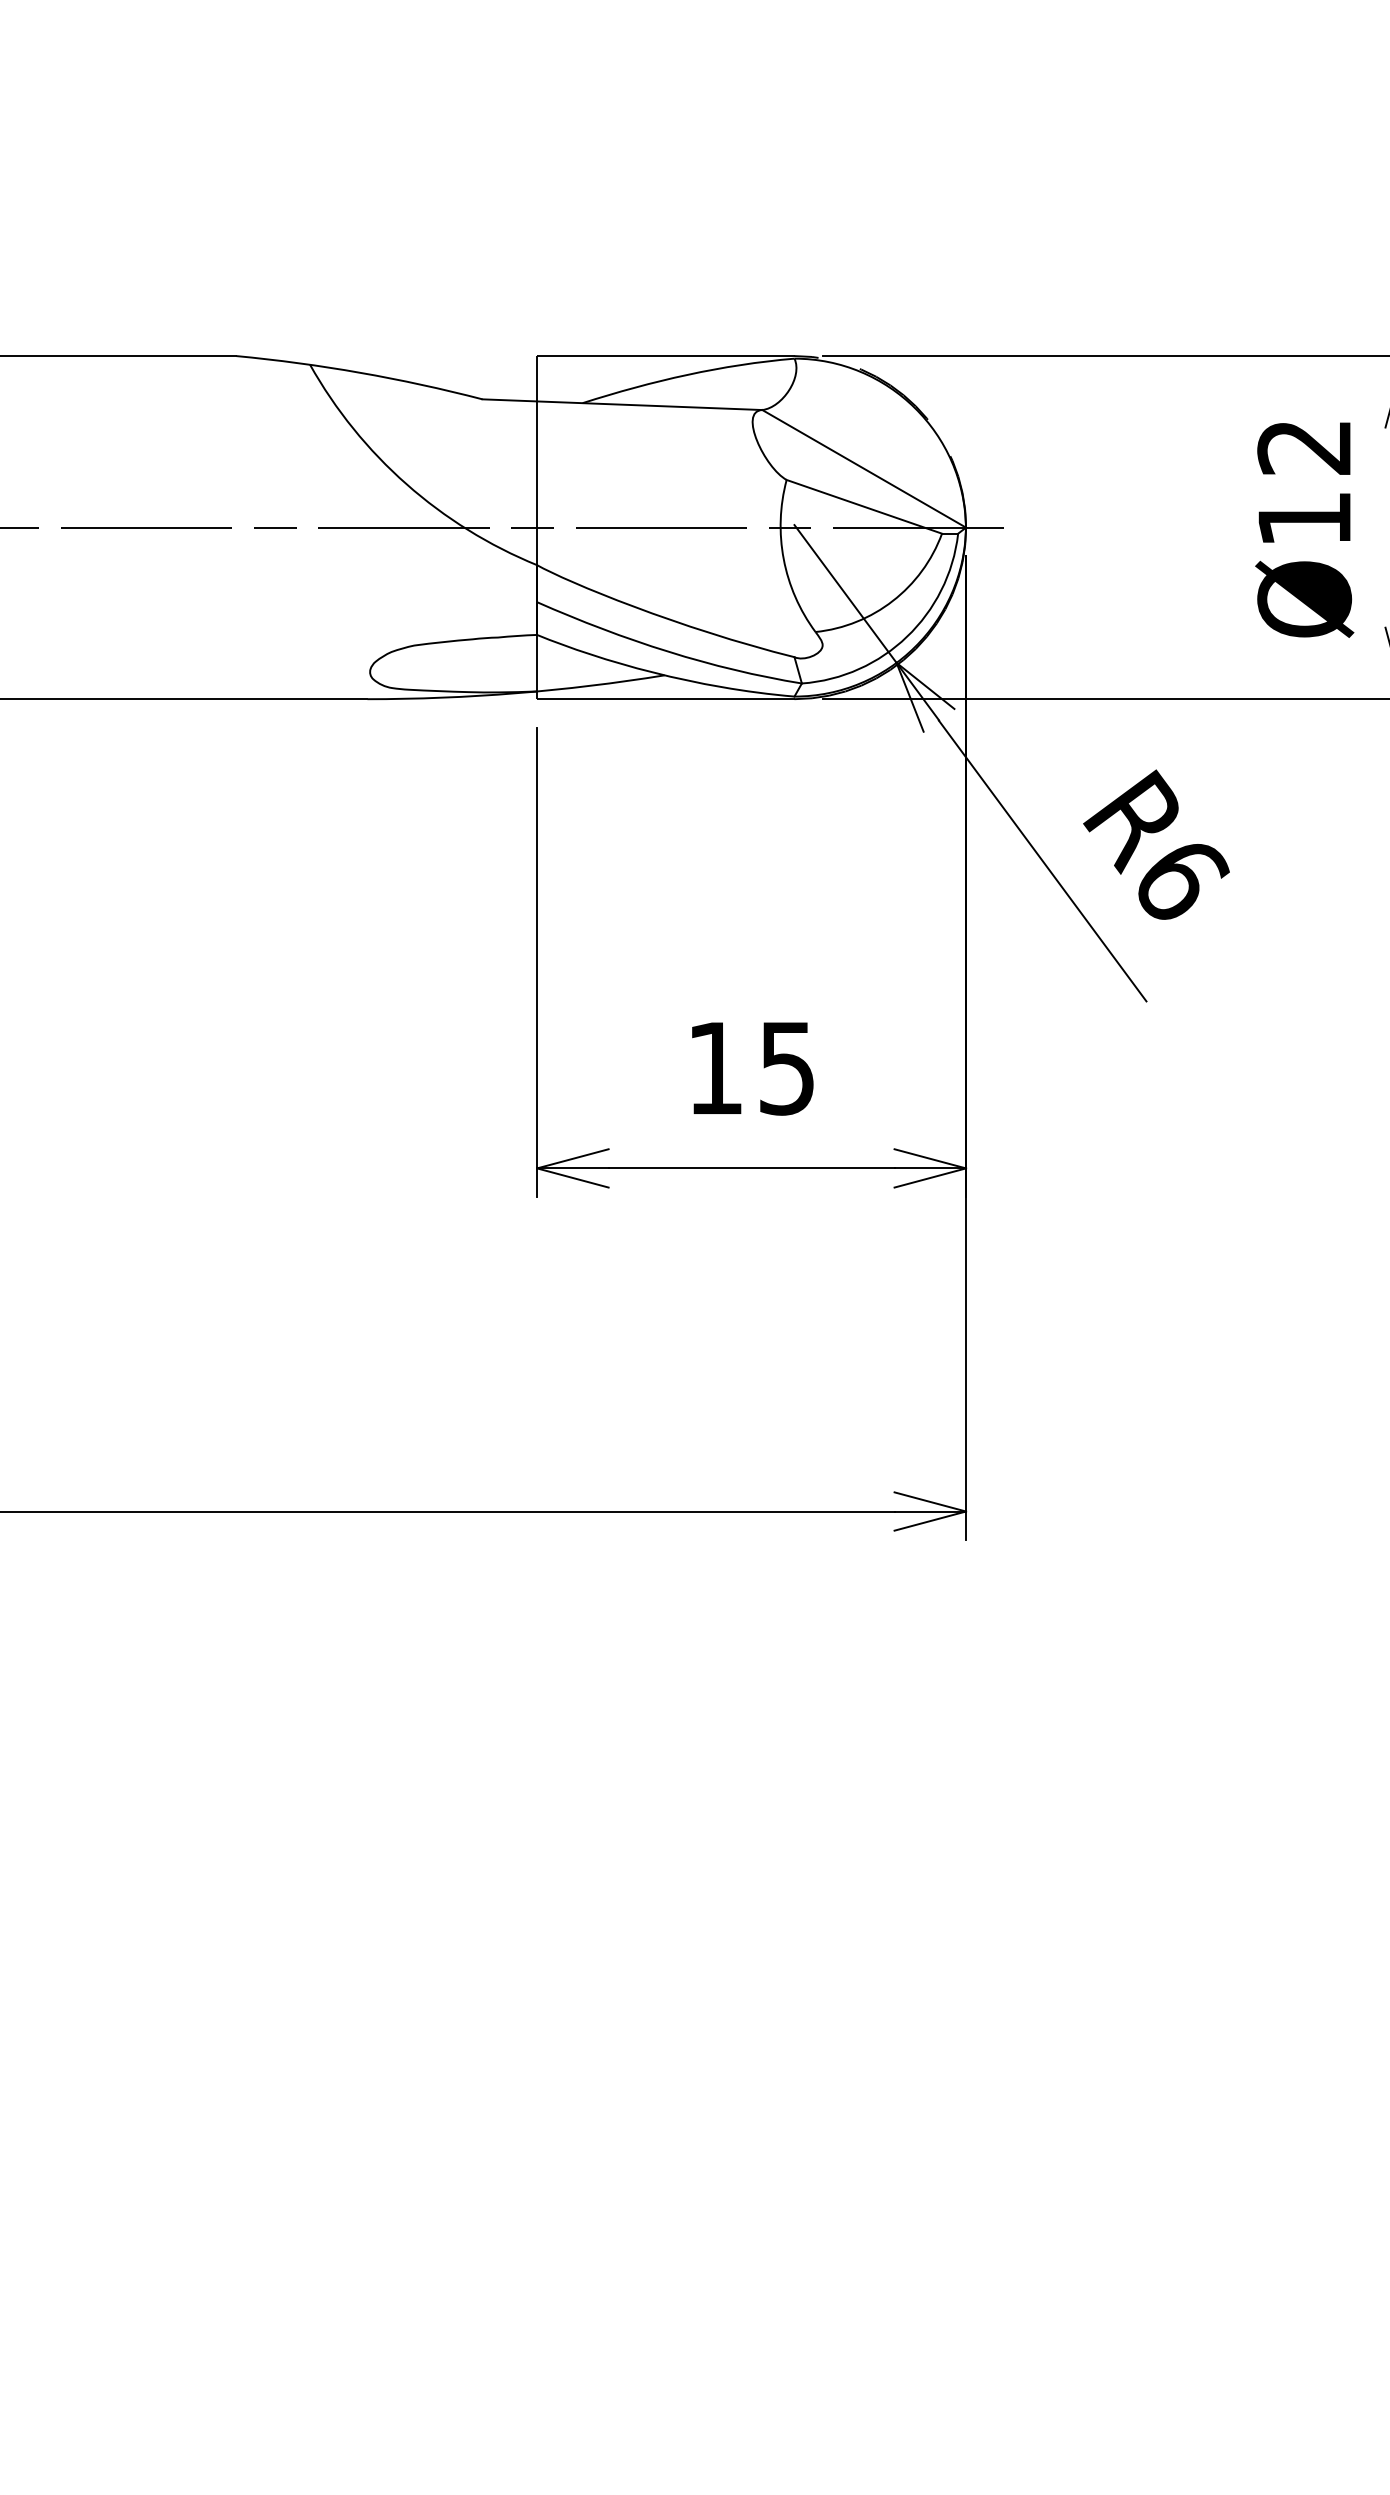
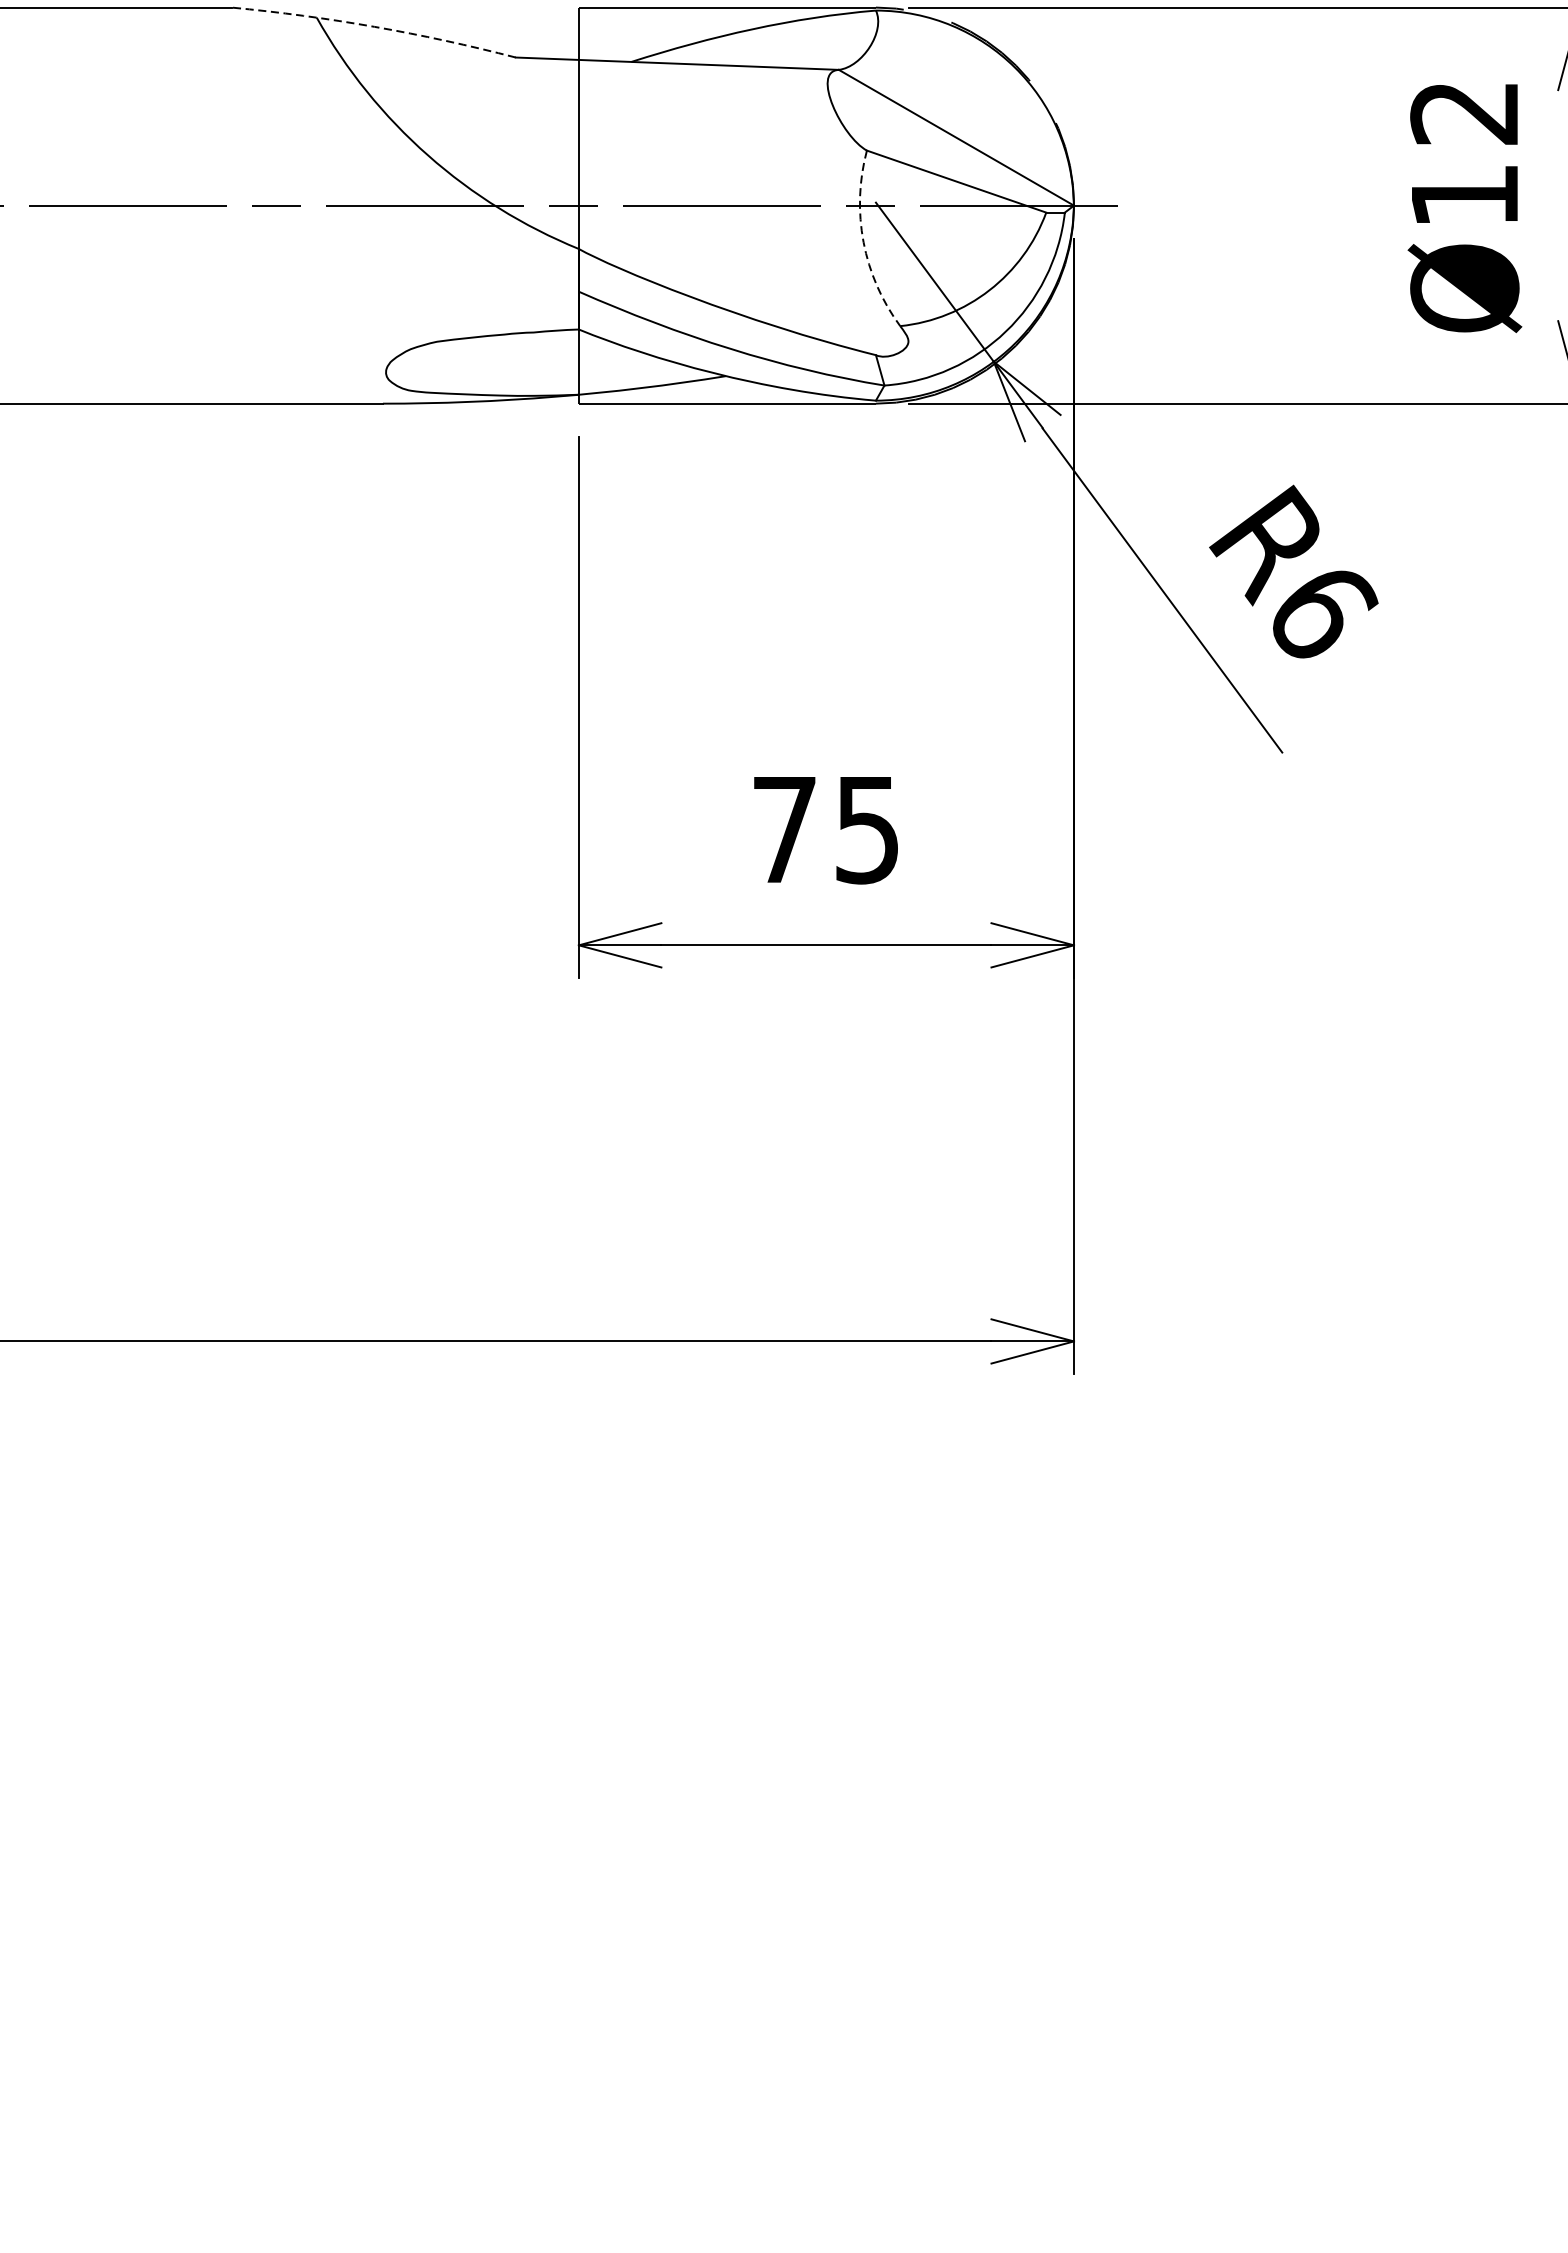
arc: (360, 372) -> (374, 26), solid -> dashed
arc: (783, 559) -> (863, 242), solid -> dashed
text: (715, 1067) -> (784, 828), 15 -> 75

